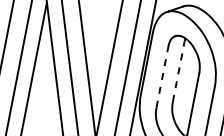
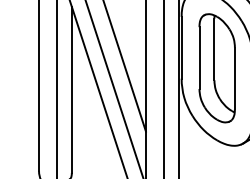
line: (178, 71) -> (214, 49), dashed -> solid
line: (162, 77) -> (199, 58), dashed -> solid

